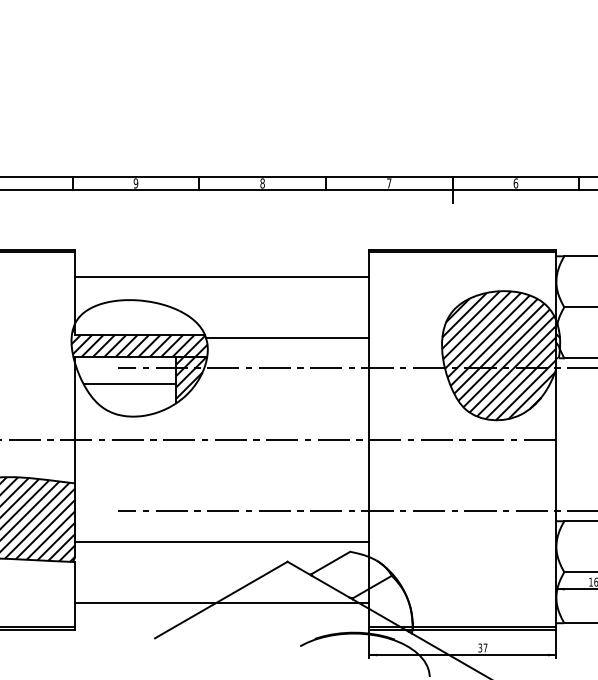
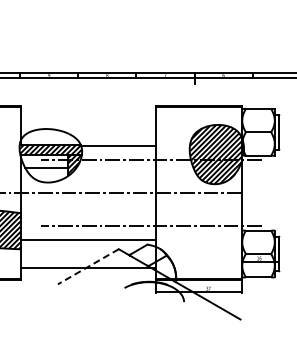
line: (221, 277) -> (88, 118), removed
line: (219, 601) -> (87, 267), solid -> dashed

